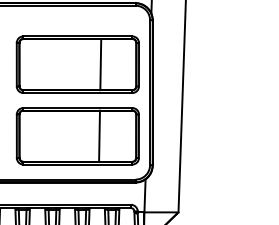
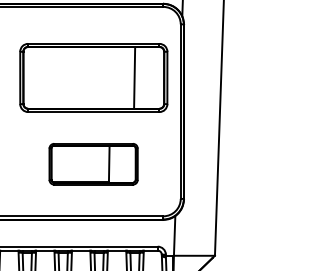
line: (100, 64) -> (134, 77), moved
part: (77, 136) -> (93, 164), size x0.6

